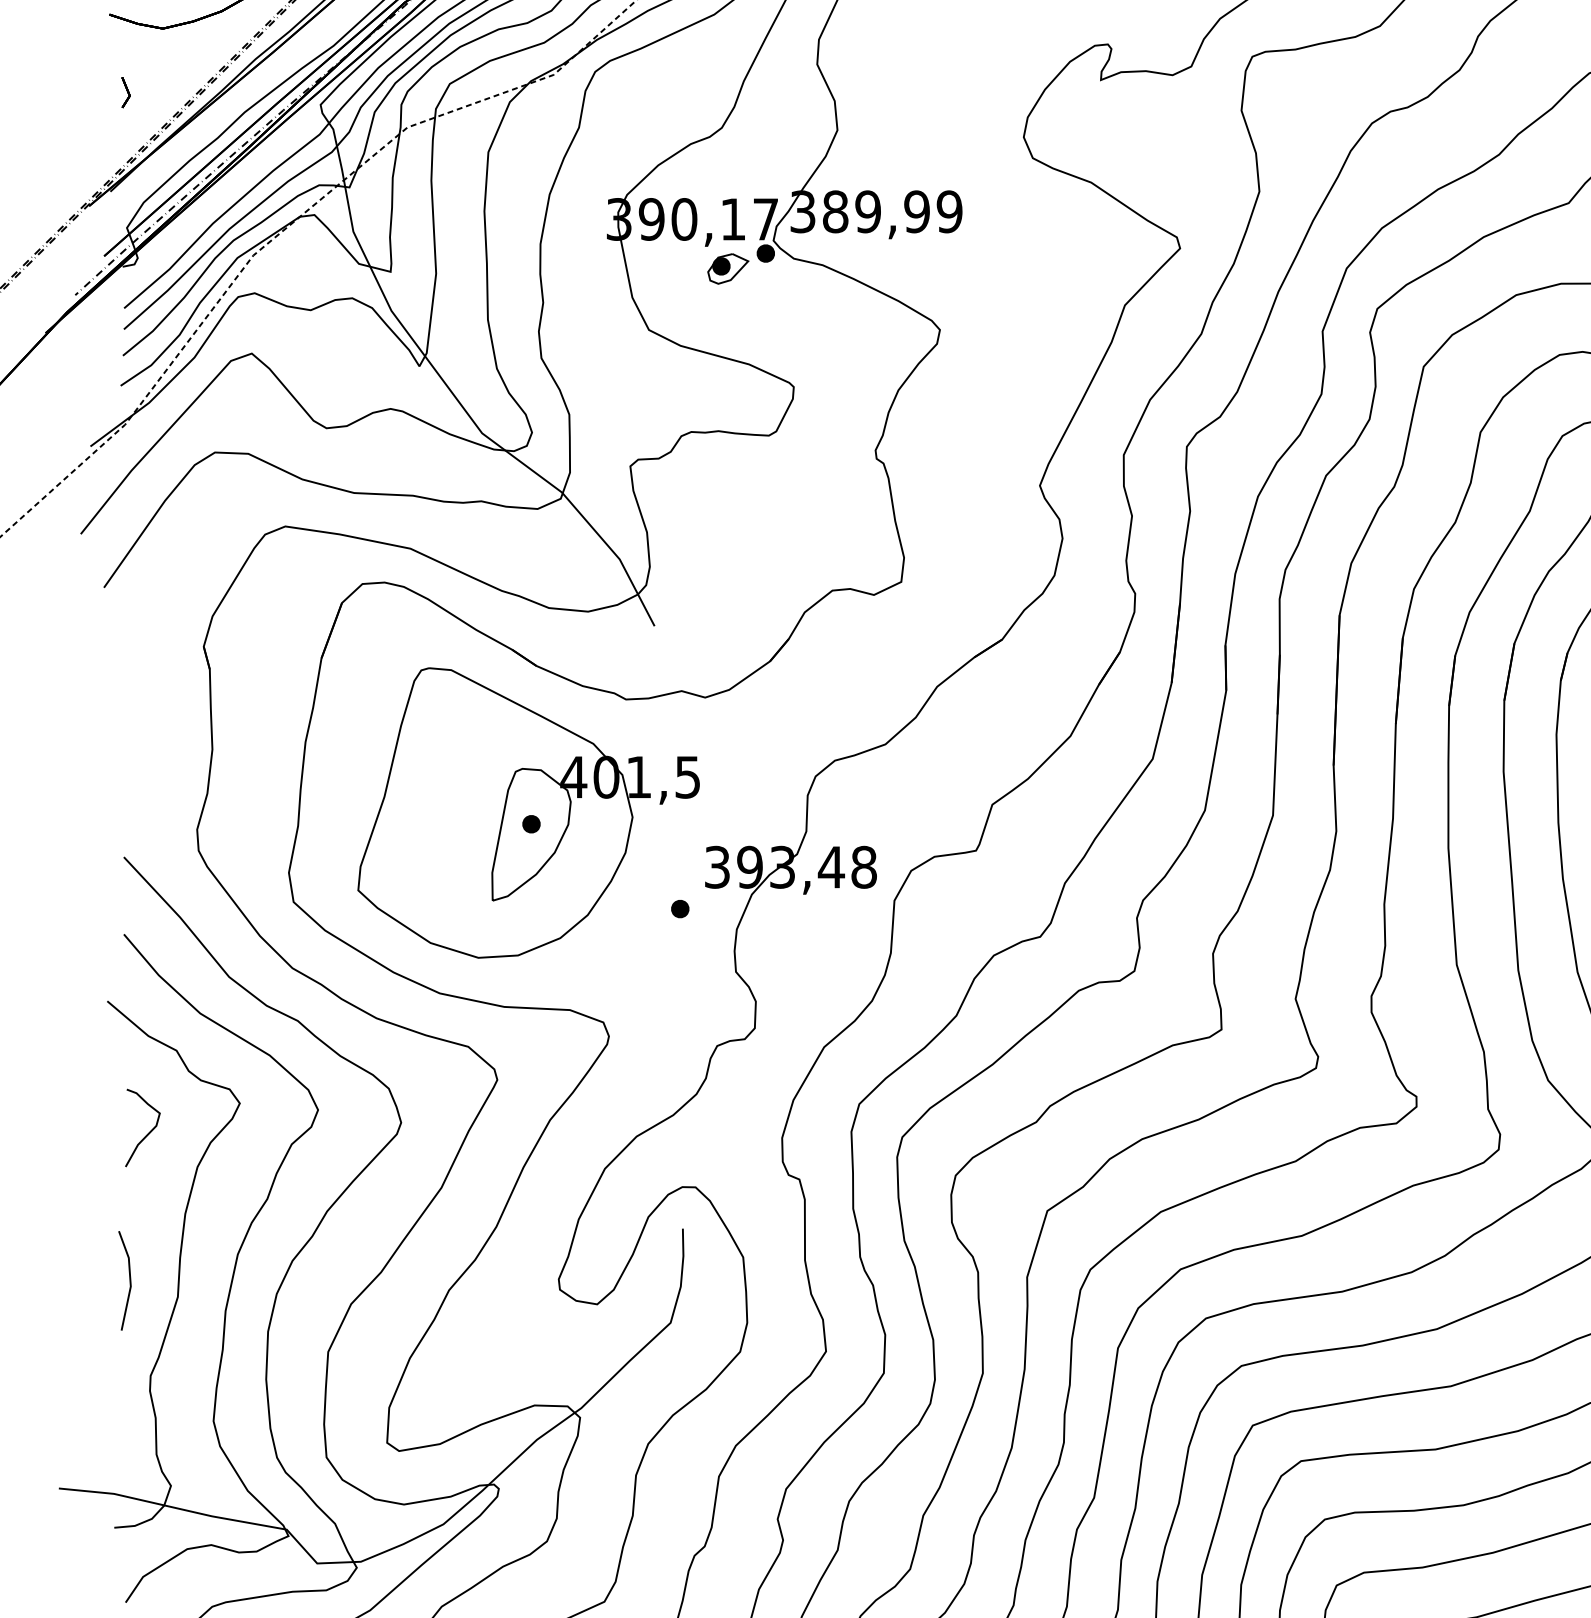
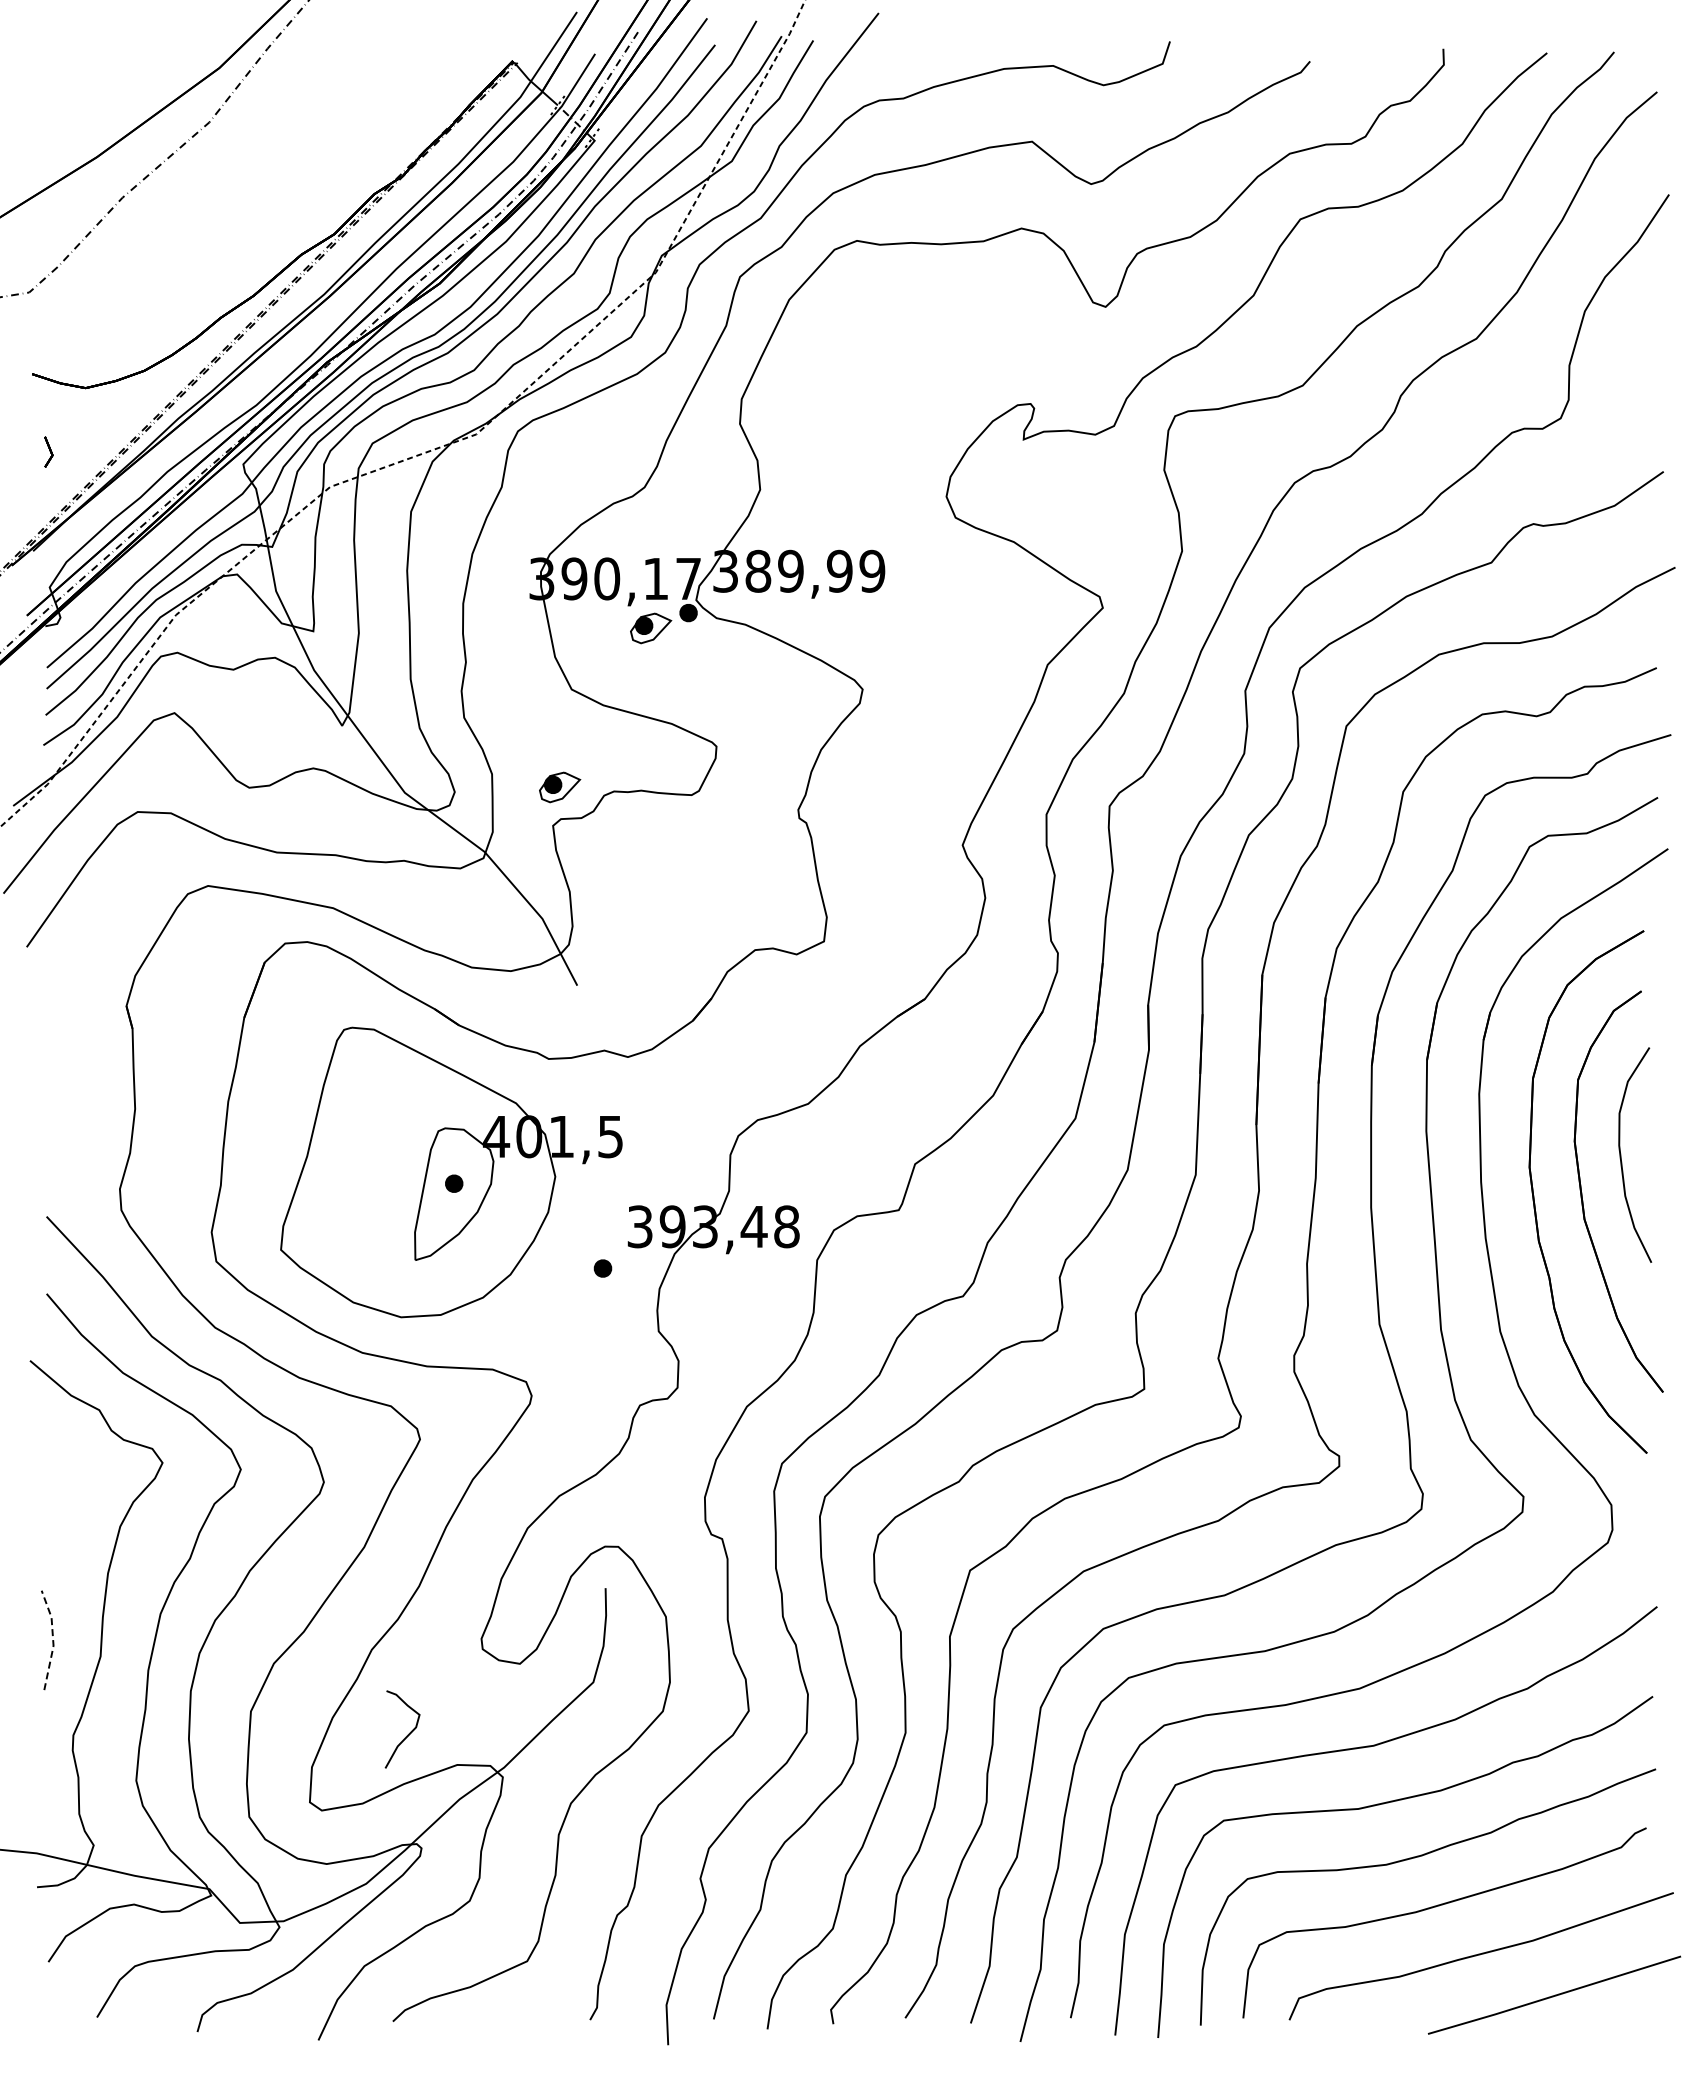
part: (637, 428) -> (560, 787), added
curve: (147, 1133) -> (407, 1734), moved
line: (130, 1281) -> (53, 1640), solid -> dashed

